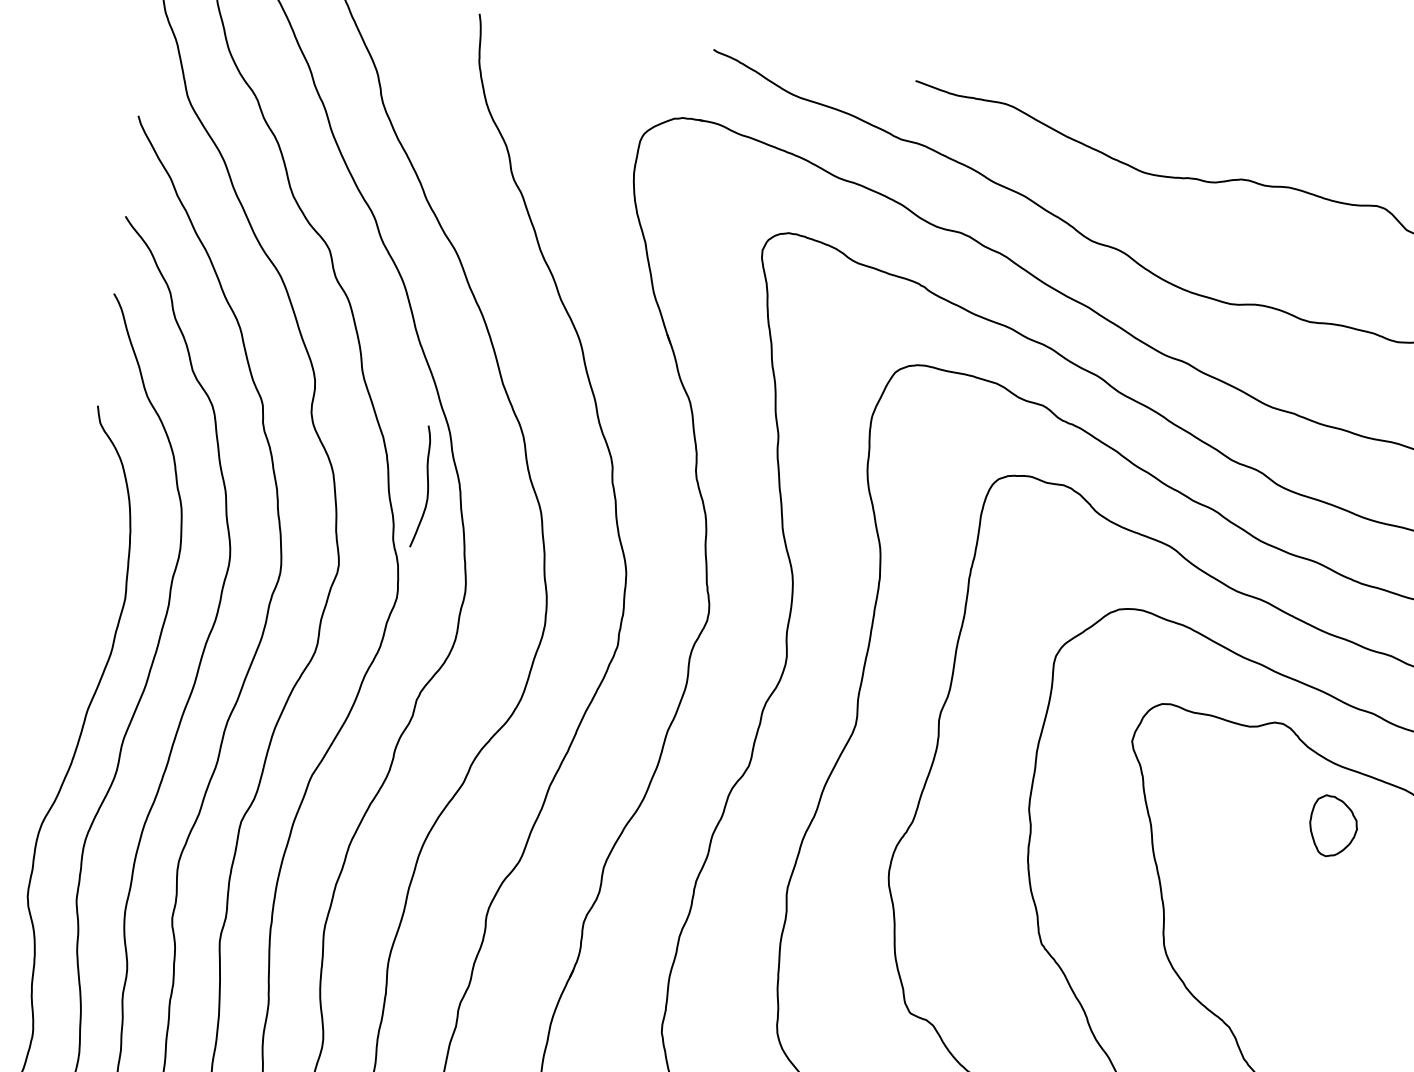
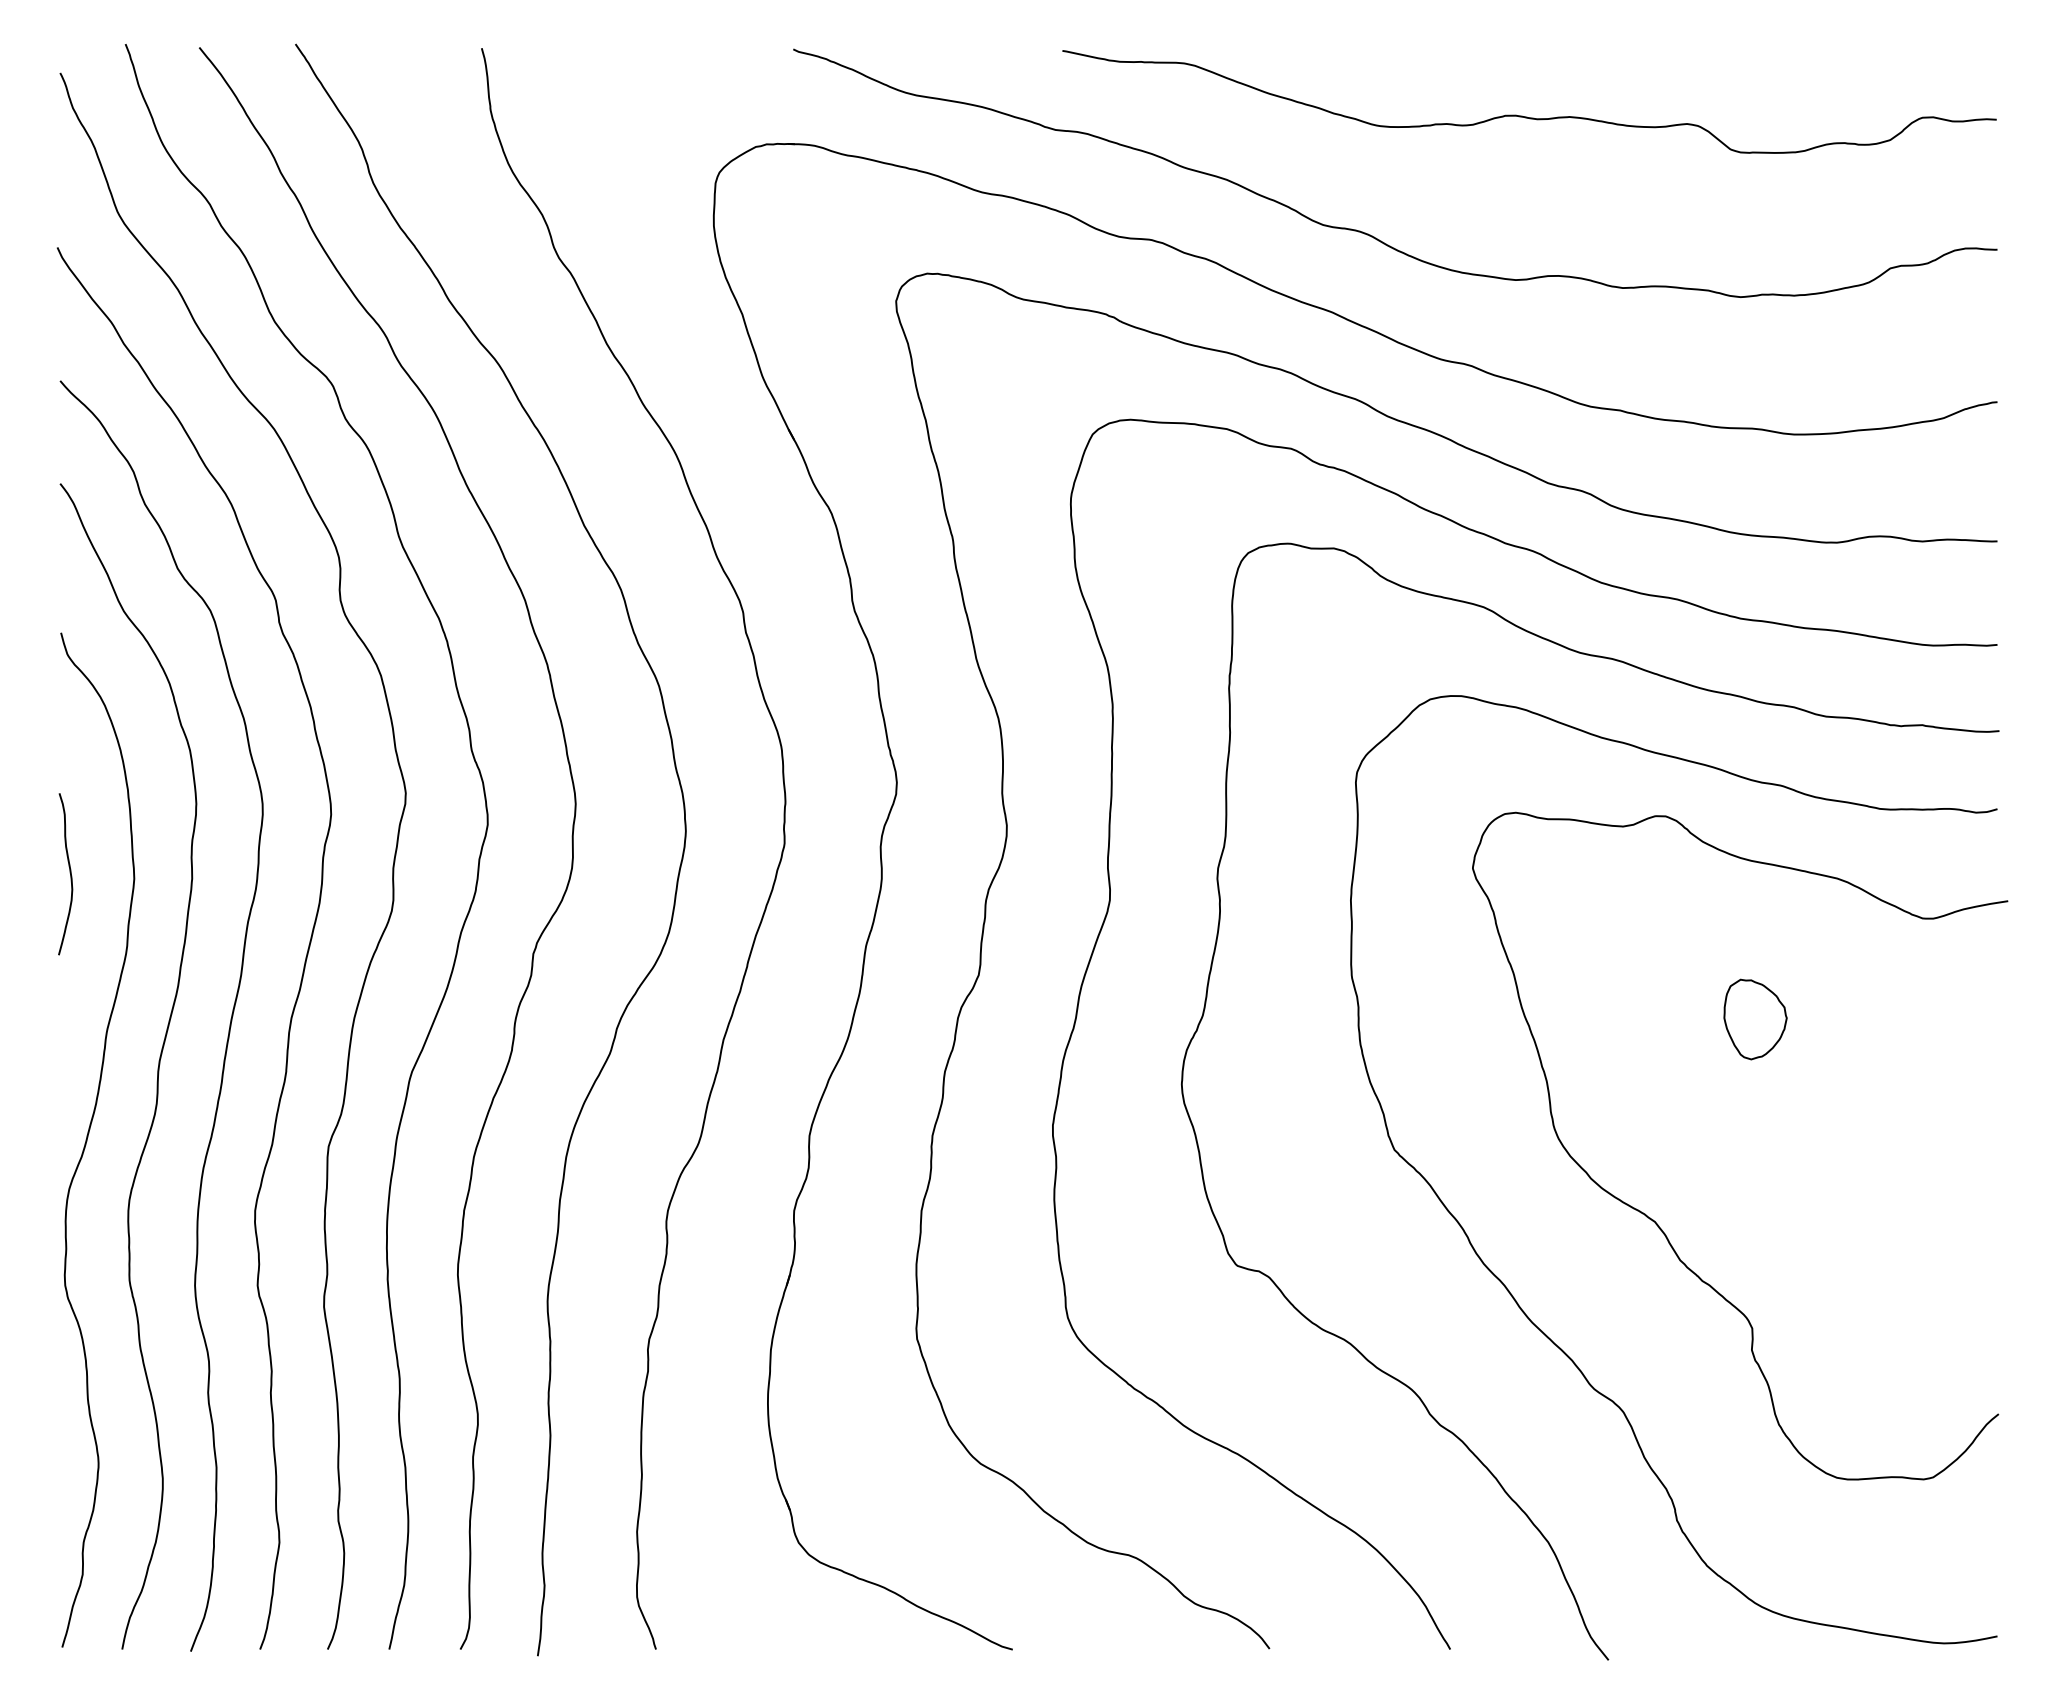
curve: (427, 486) -> (69, 873), moved
part: (1333, 826) -> (1755, 1019), moved

